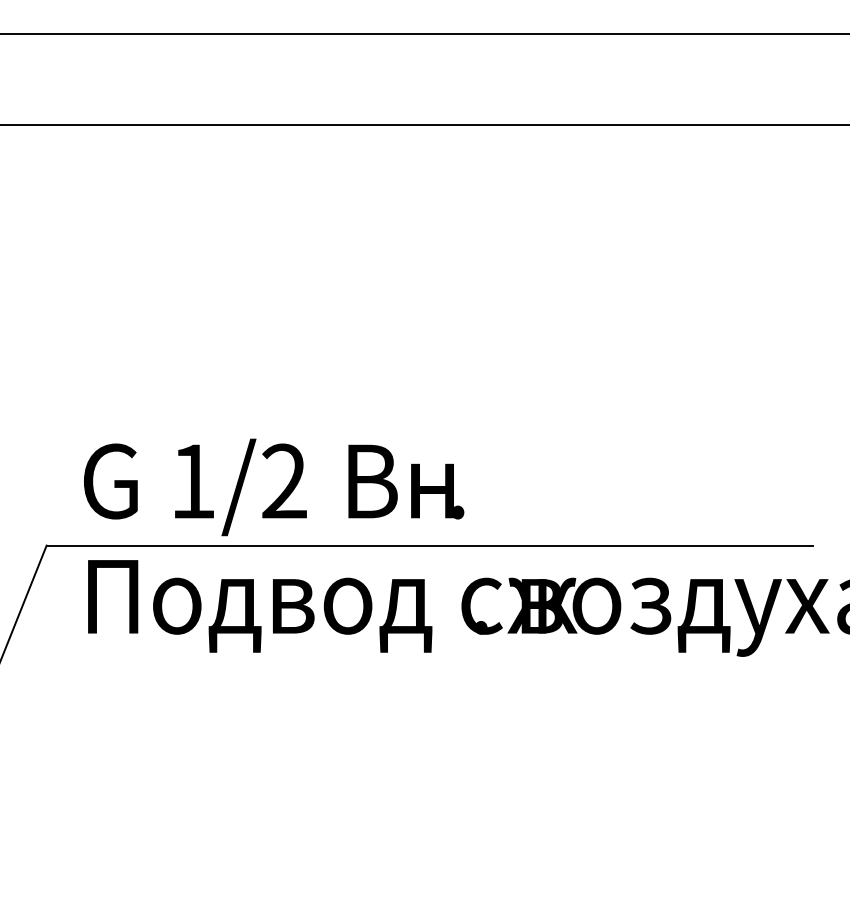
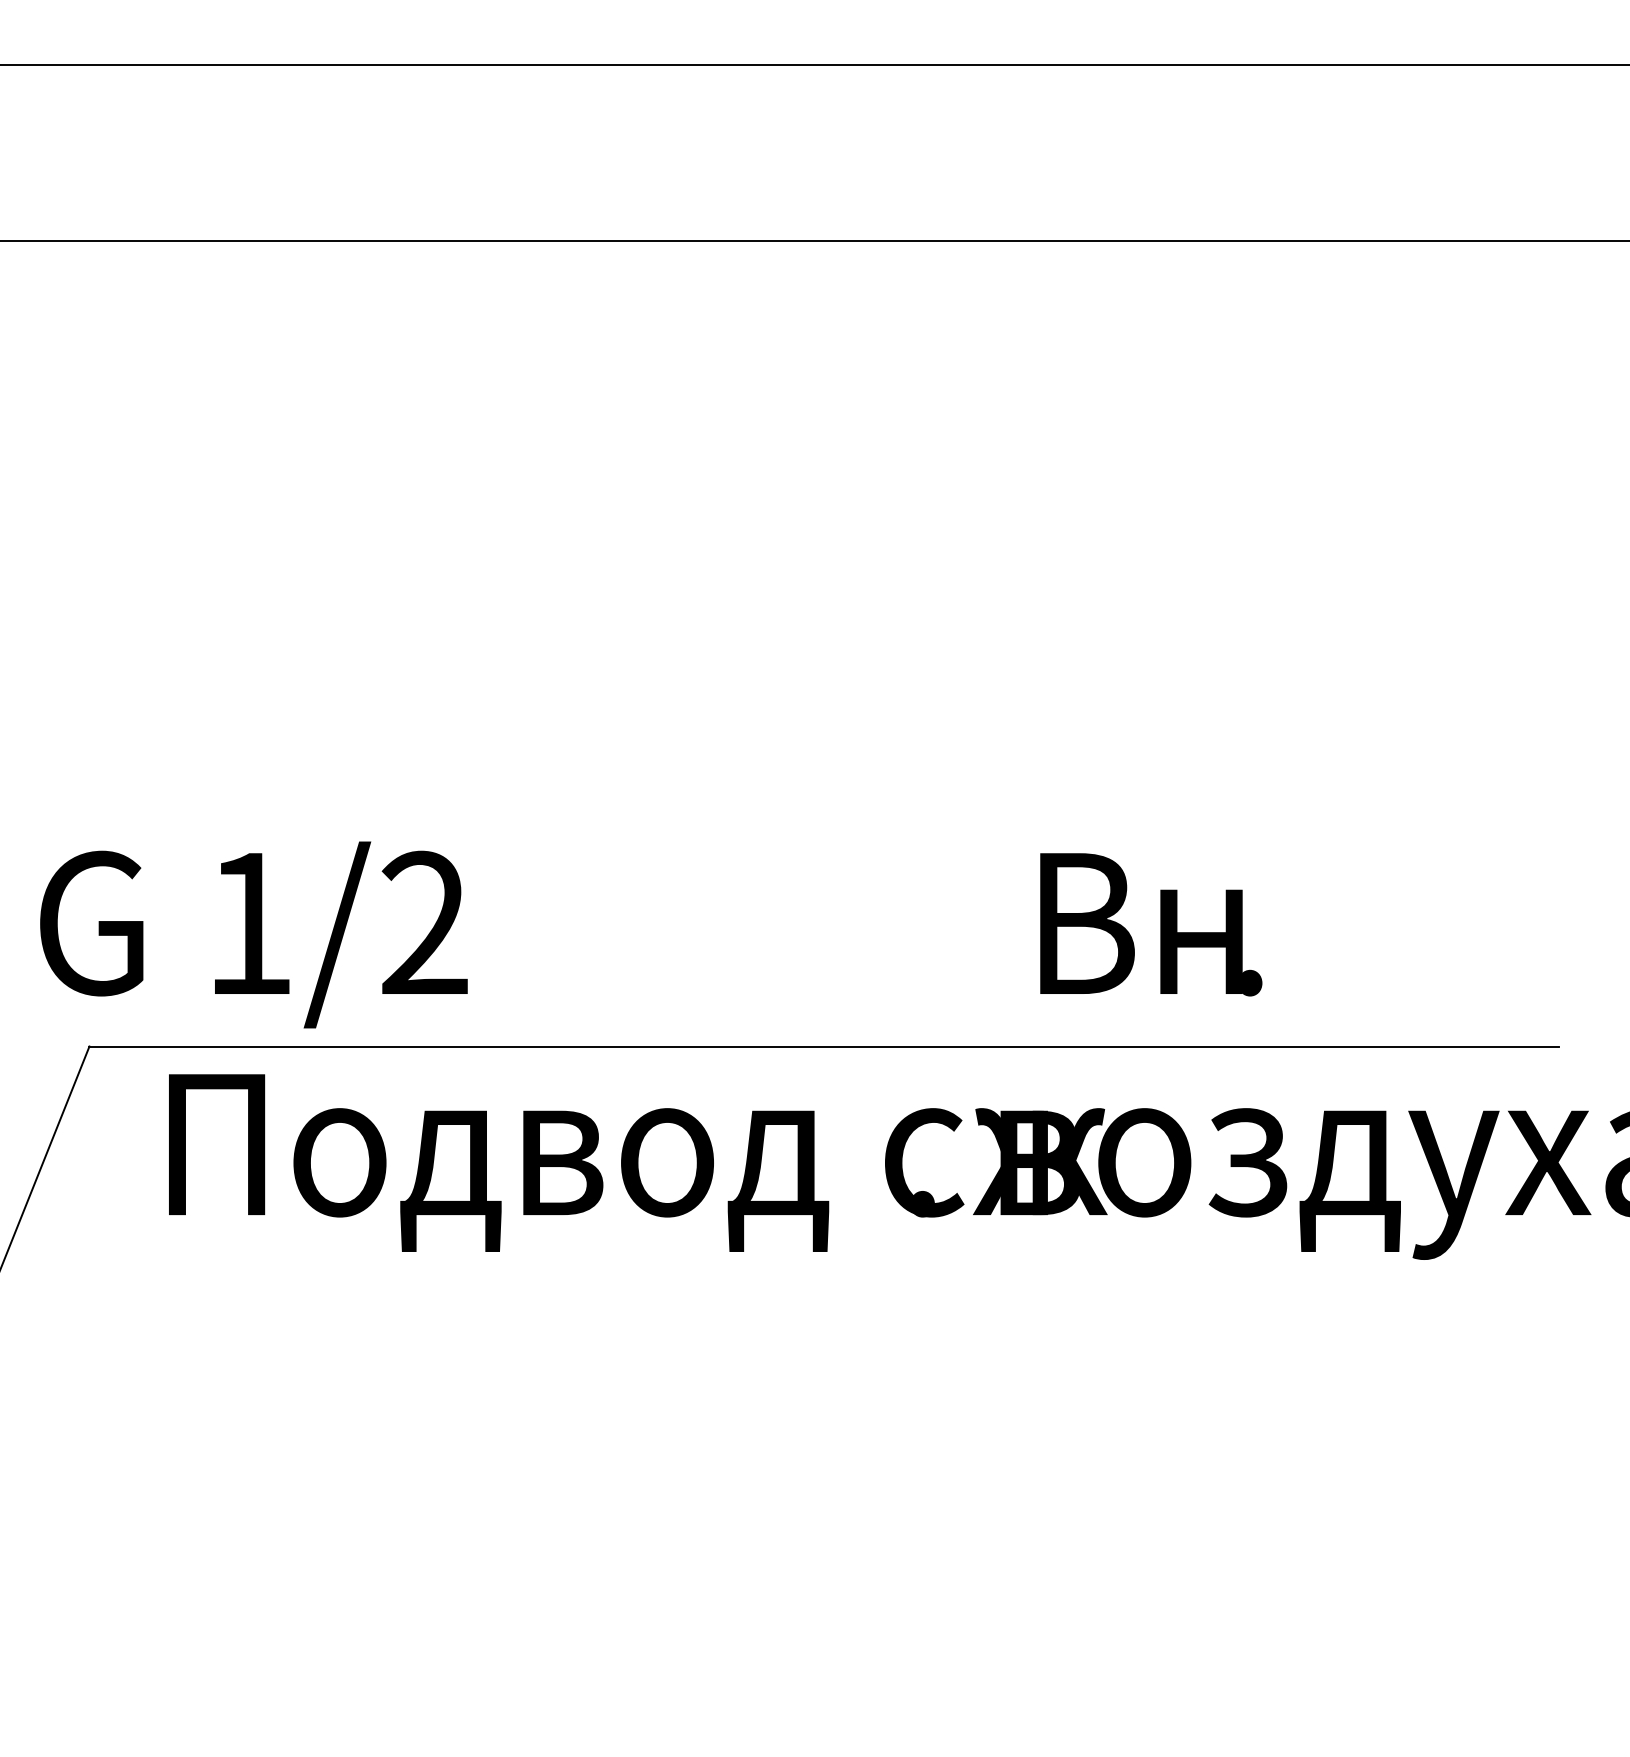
text: (406, 481) -> (1151, 923), moved
text: (195, 487) -> (254, 935), moved

